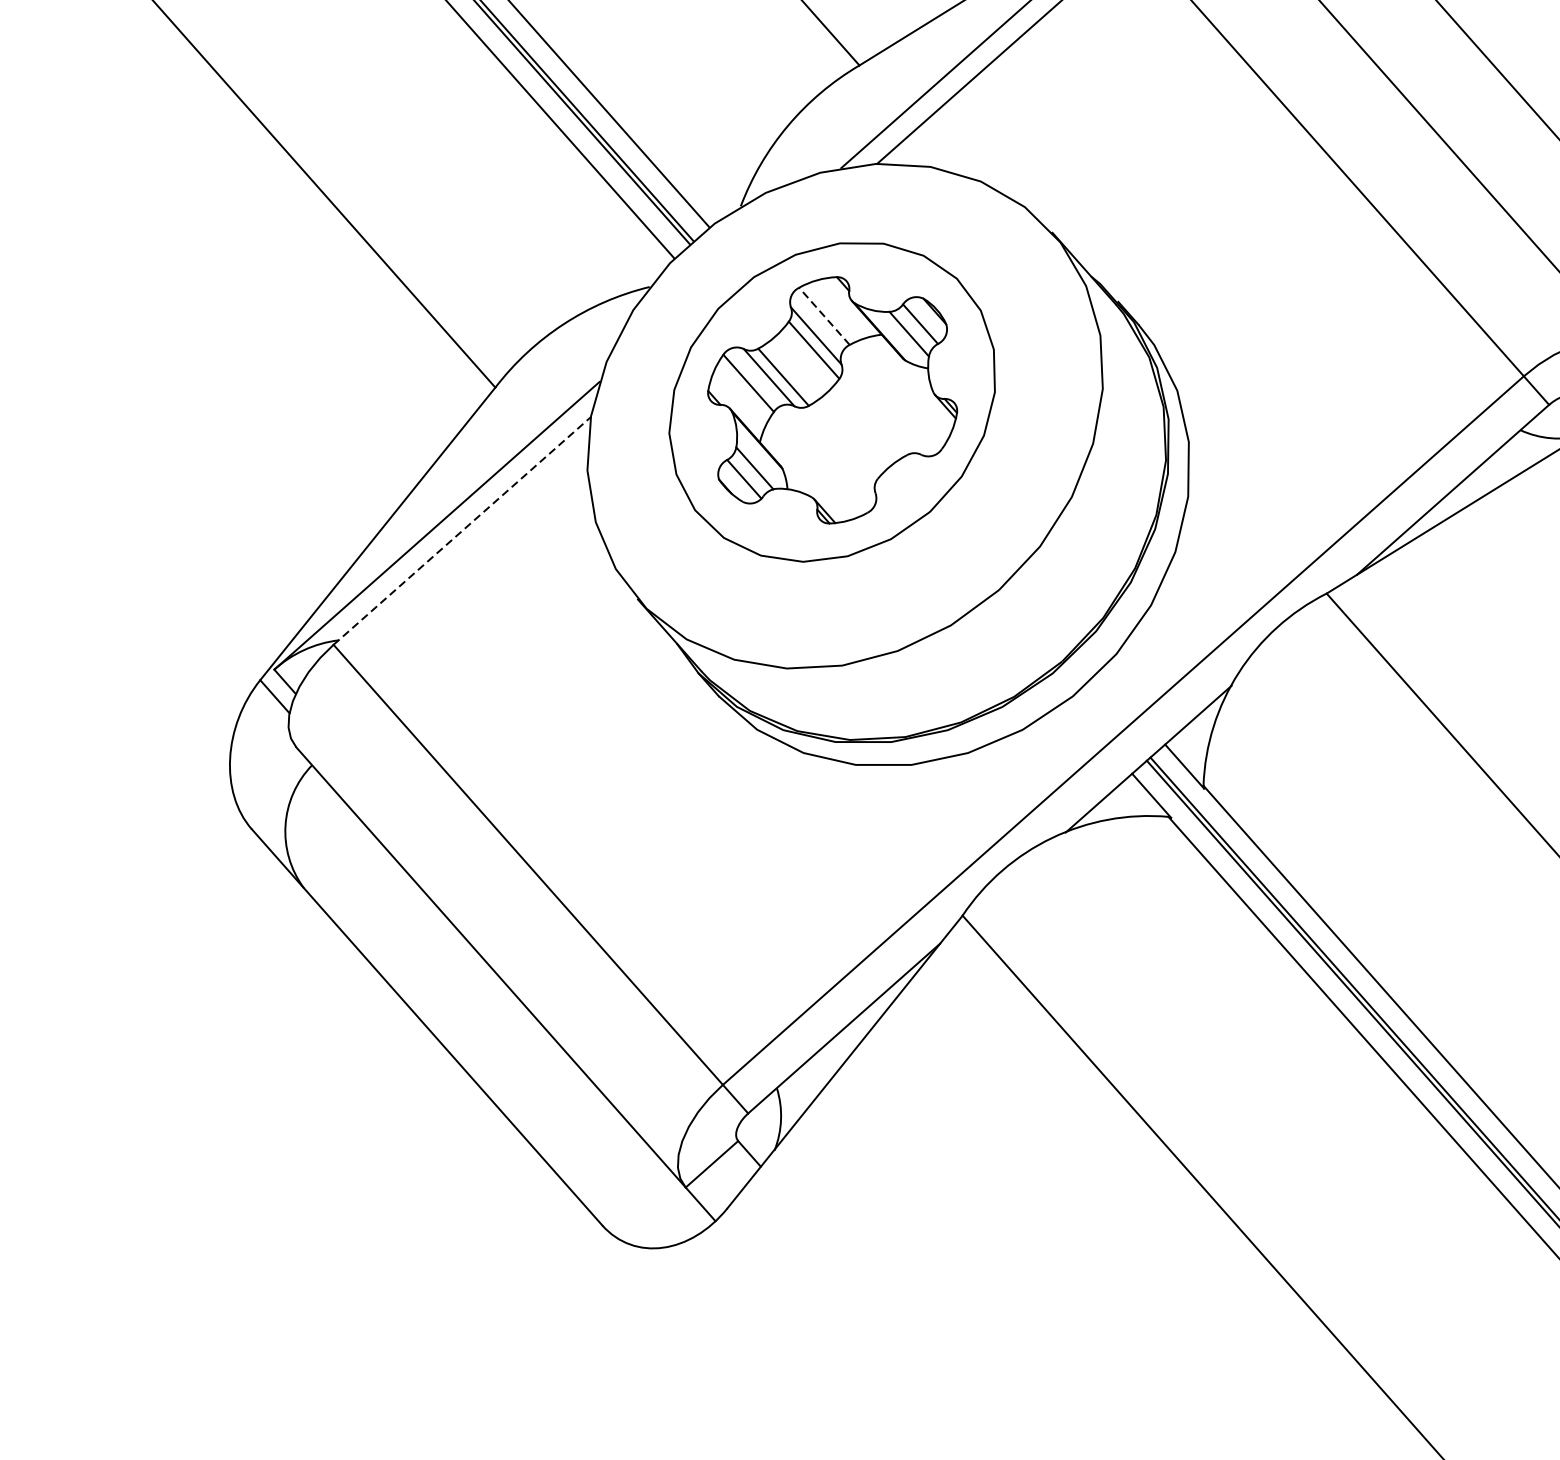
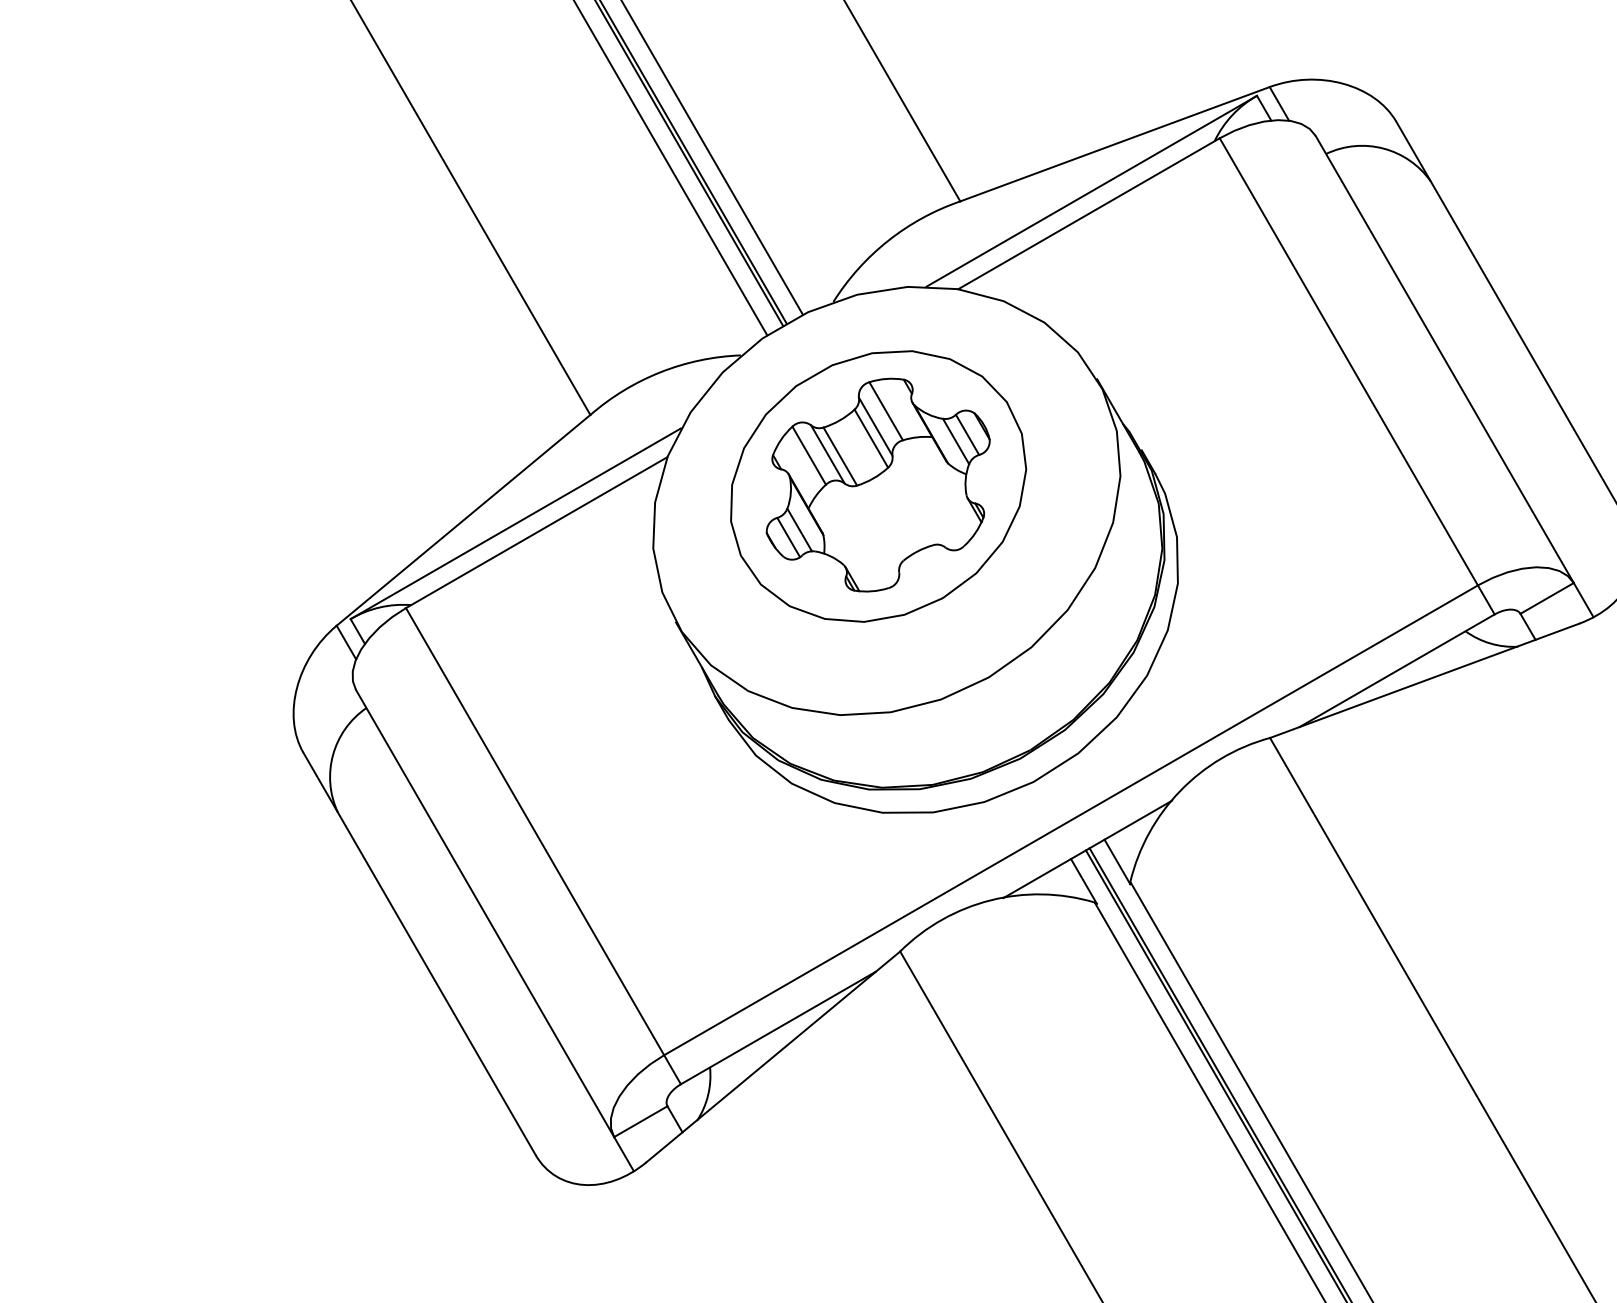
line: (824, 316) -> (886, 411), dashed -> solid
line: (461, 530) -> (536, 532), dashed -> solid

